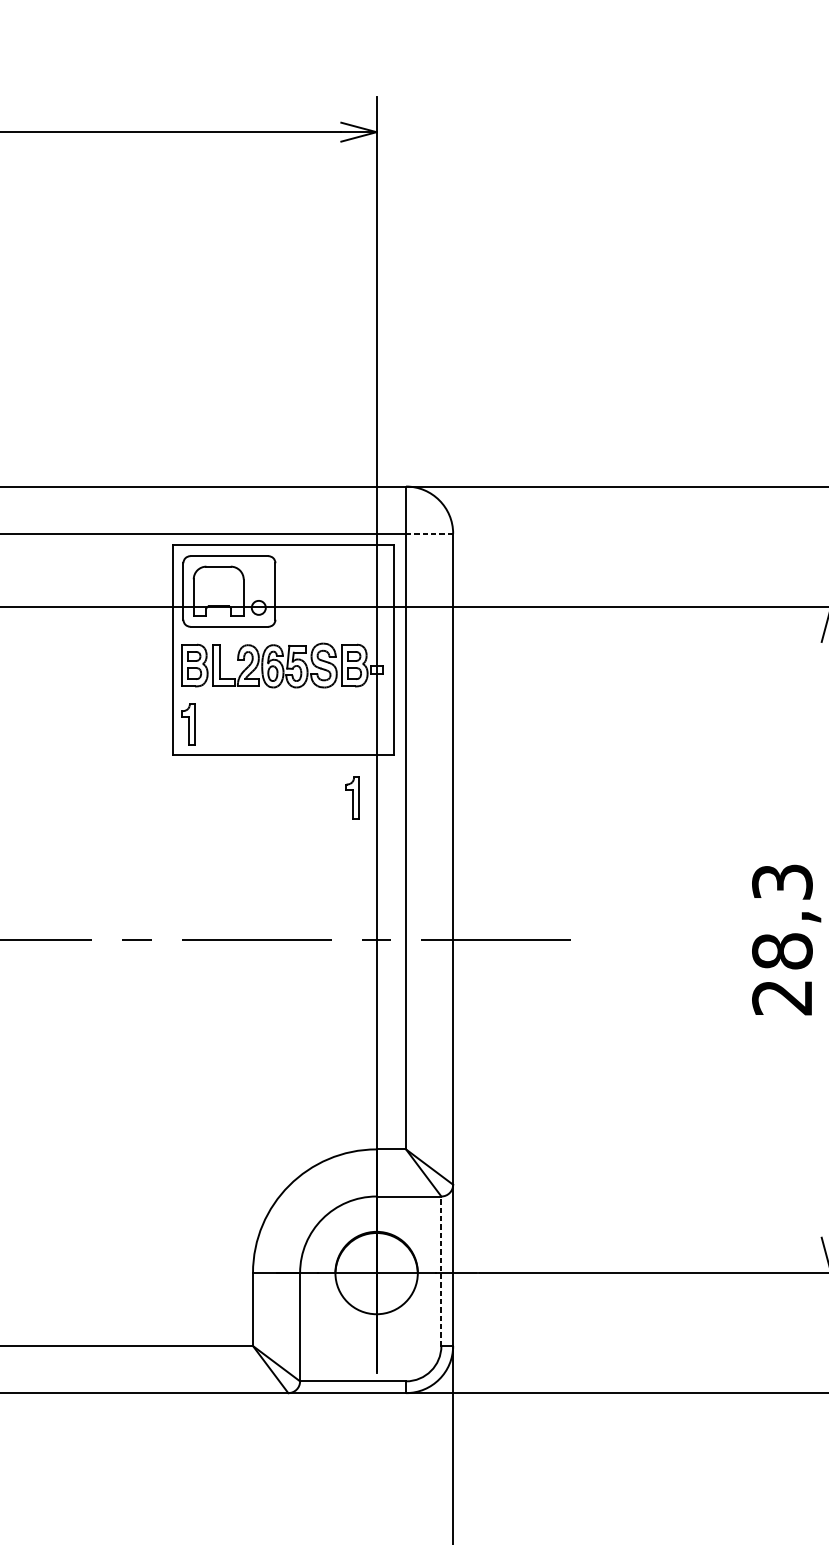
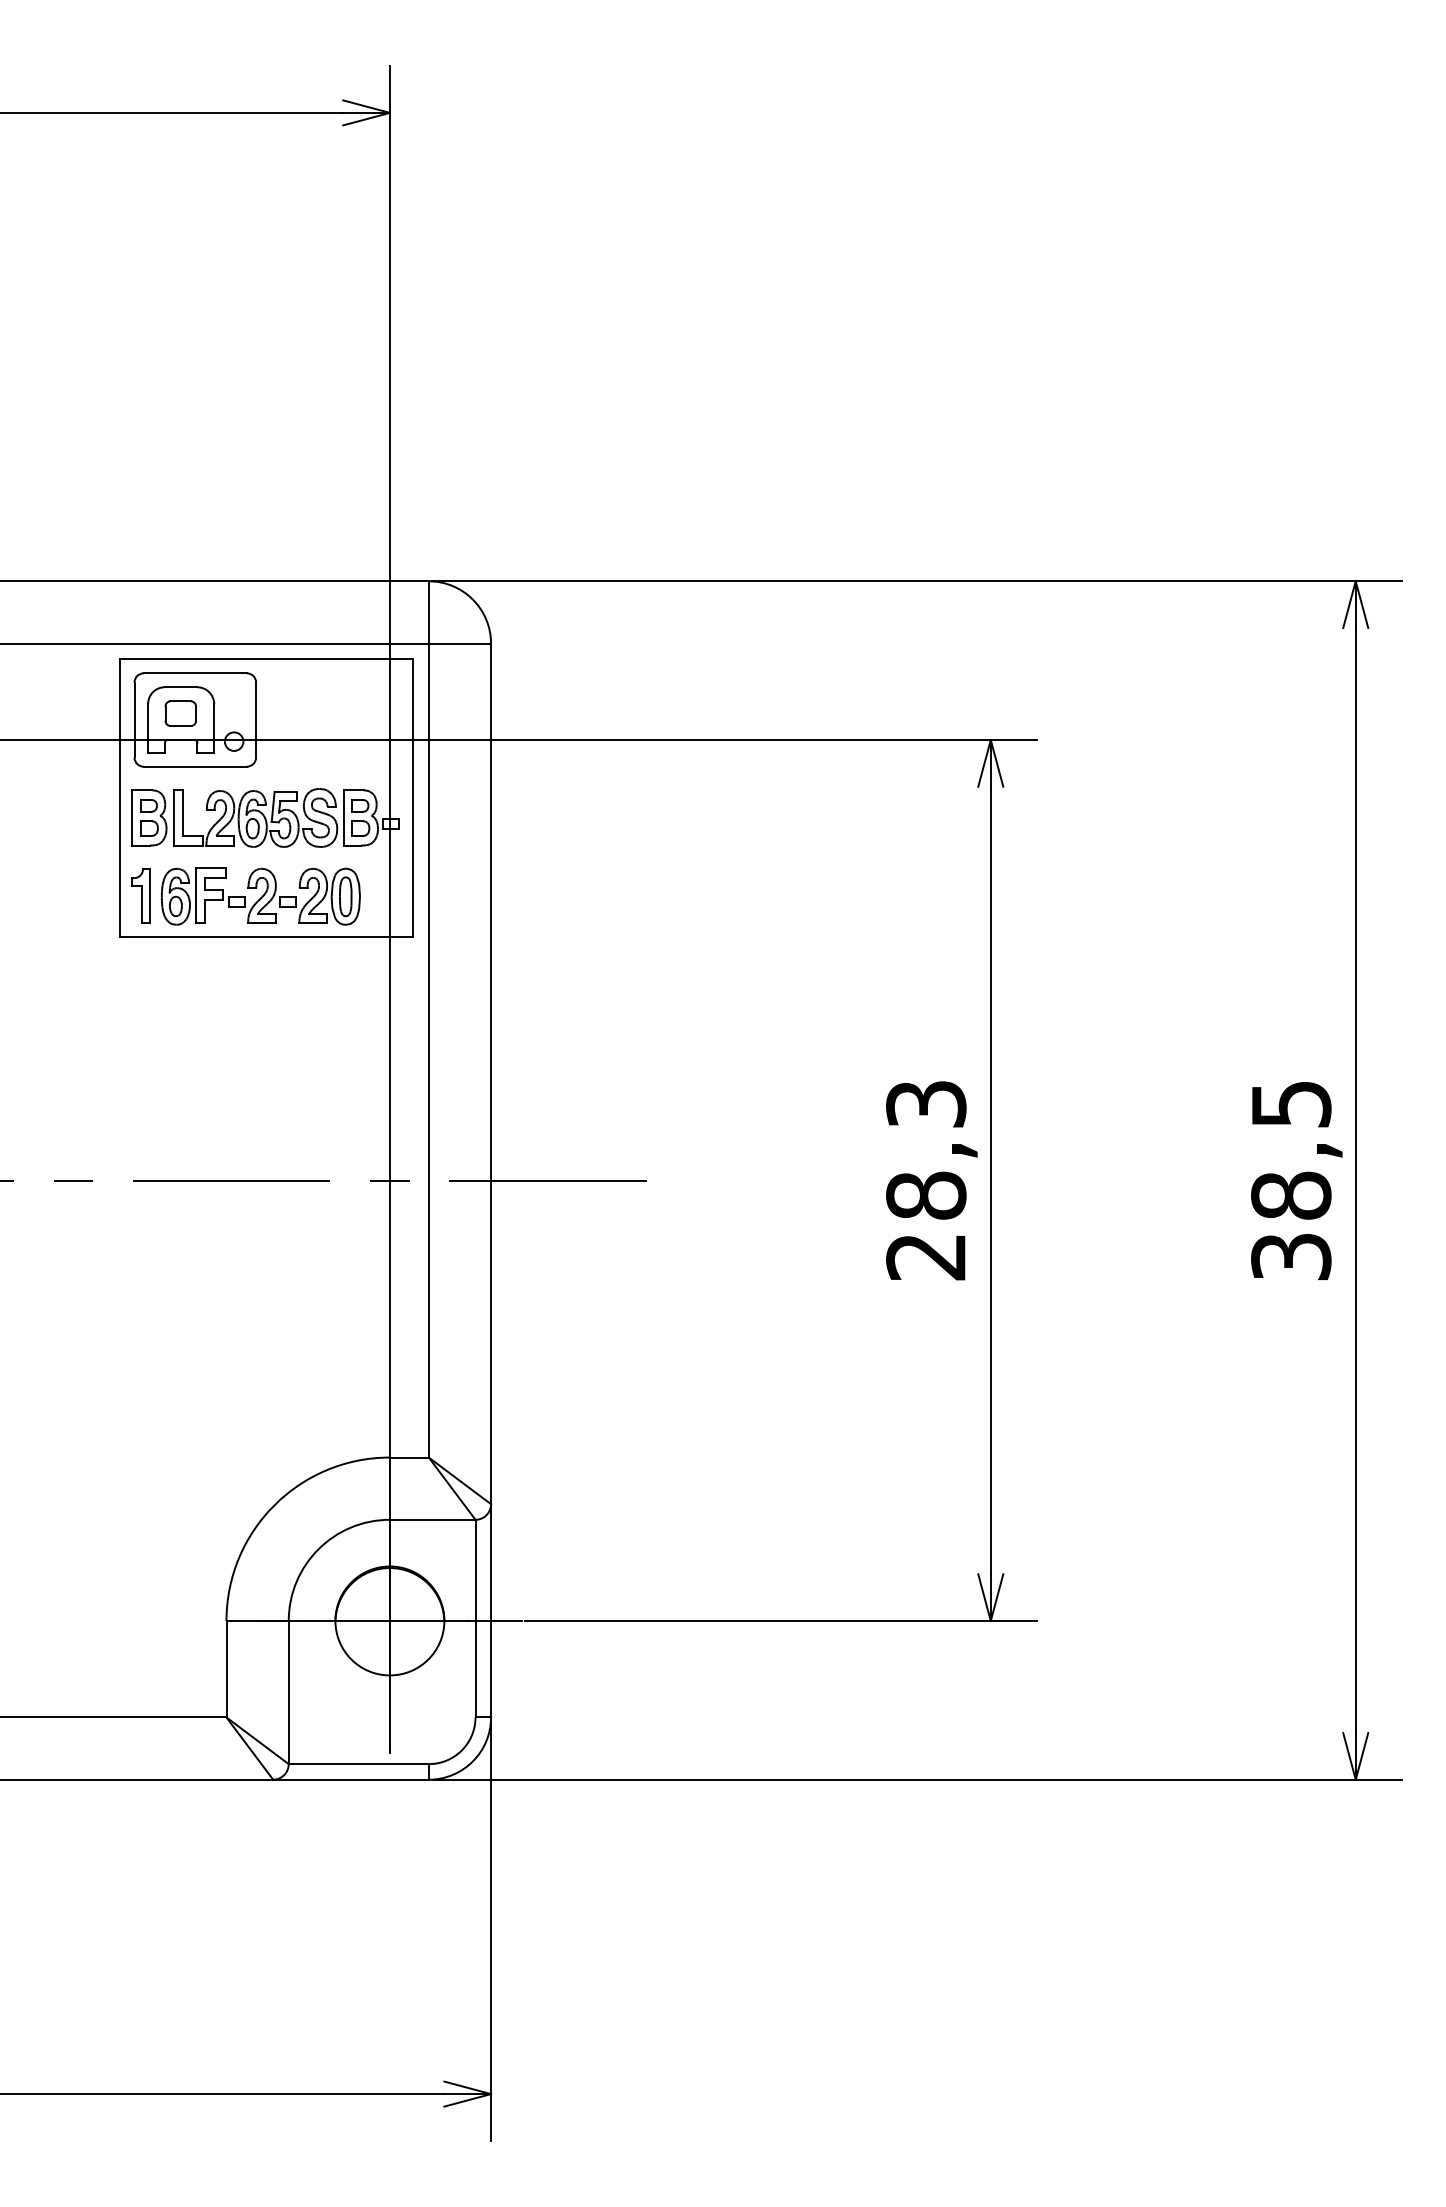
line: (430, 533) -> (460, 643), dashed -> solid
part: (218, 586) -> (180, 713), added
part: (278, 724) -> (260, 896), added
part: (352, 797) -> (357, 992), removed
line: (441, 1271) -> (475, 1618), dashed -> solid

